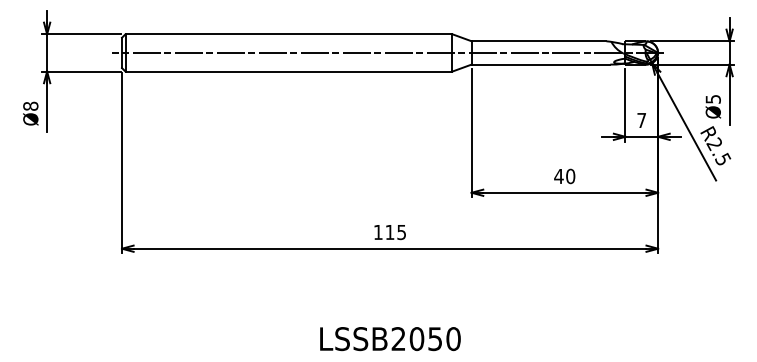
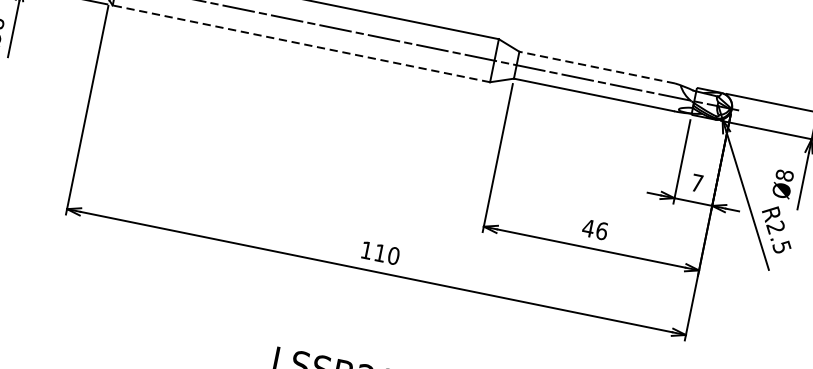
line: (538, 41) -> (596, 67), solid -> dashed
line: (288, 71) -> (300, 43), solid -> dashed
text: (712, 98) -> (784, 174), Ø5 -> Ø8
text: (570, 175) -> (602, 229), 40 -> 46
text: (401, 232) -> (393, 256), 115 -> 110

